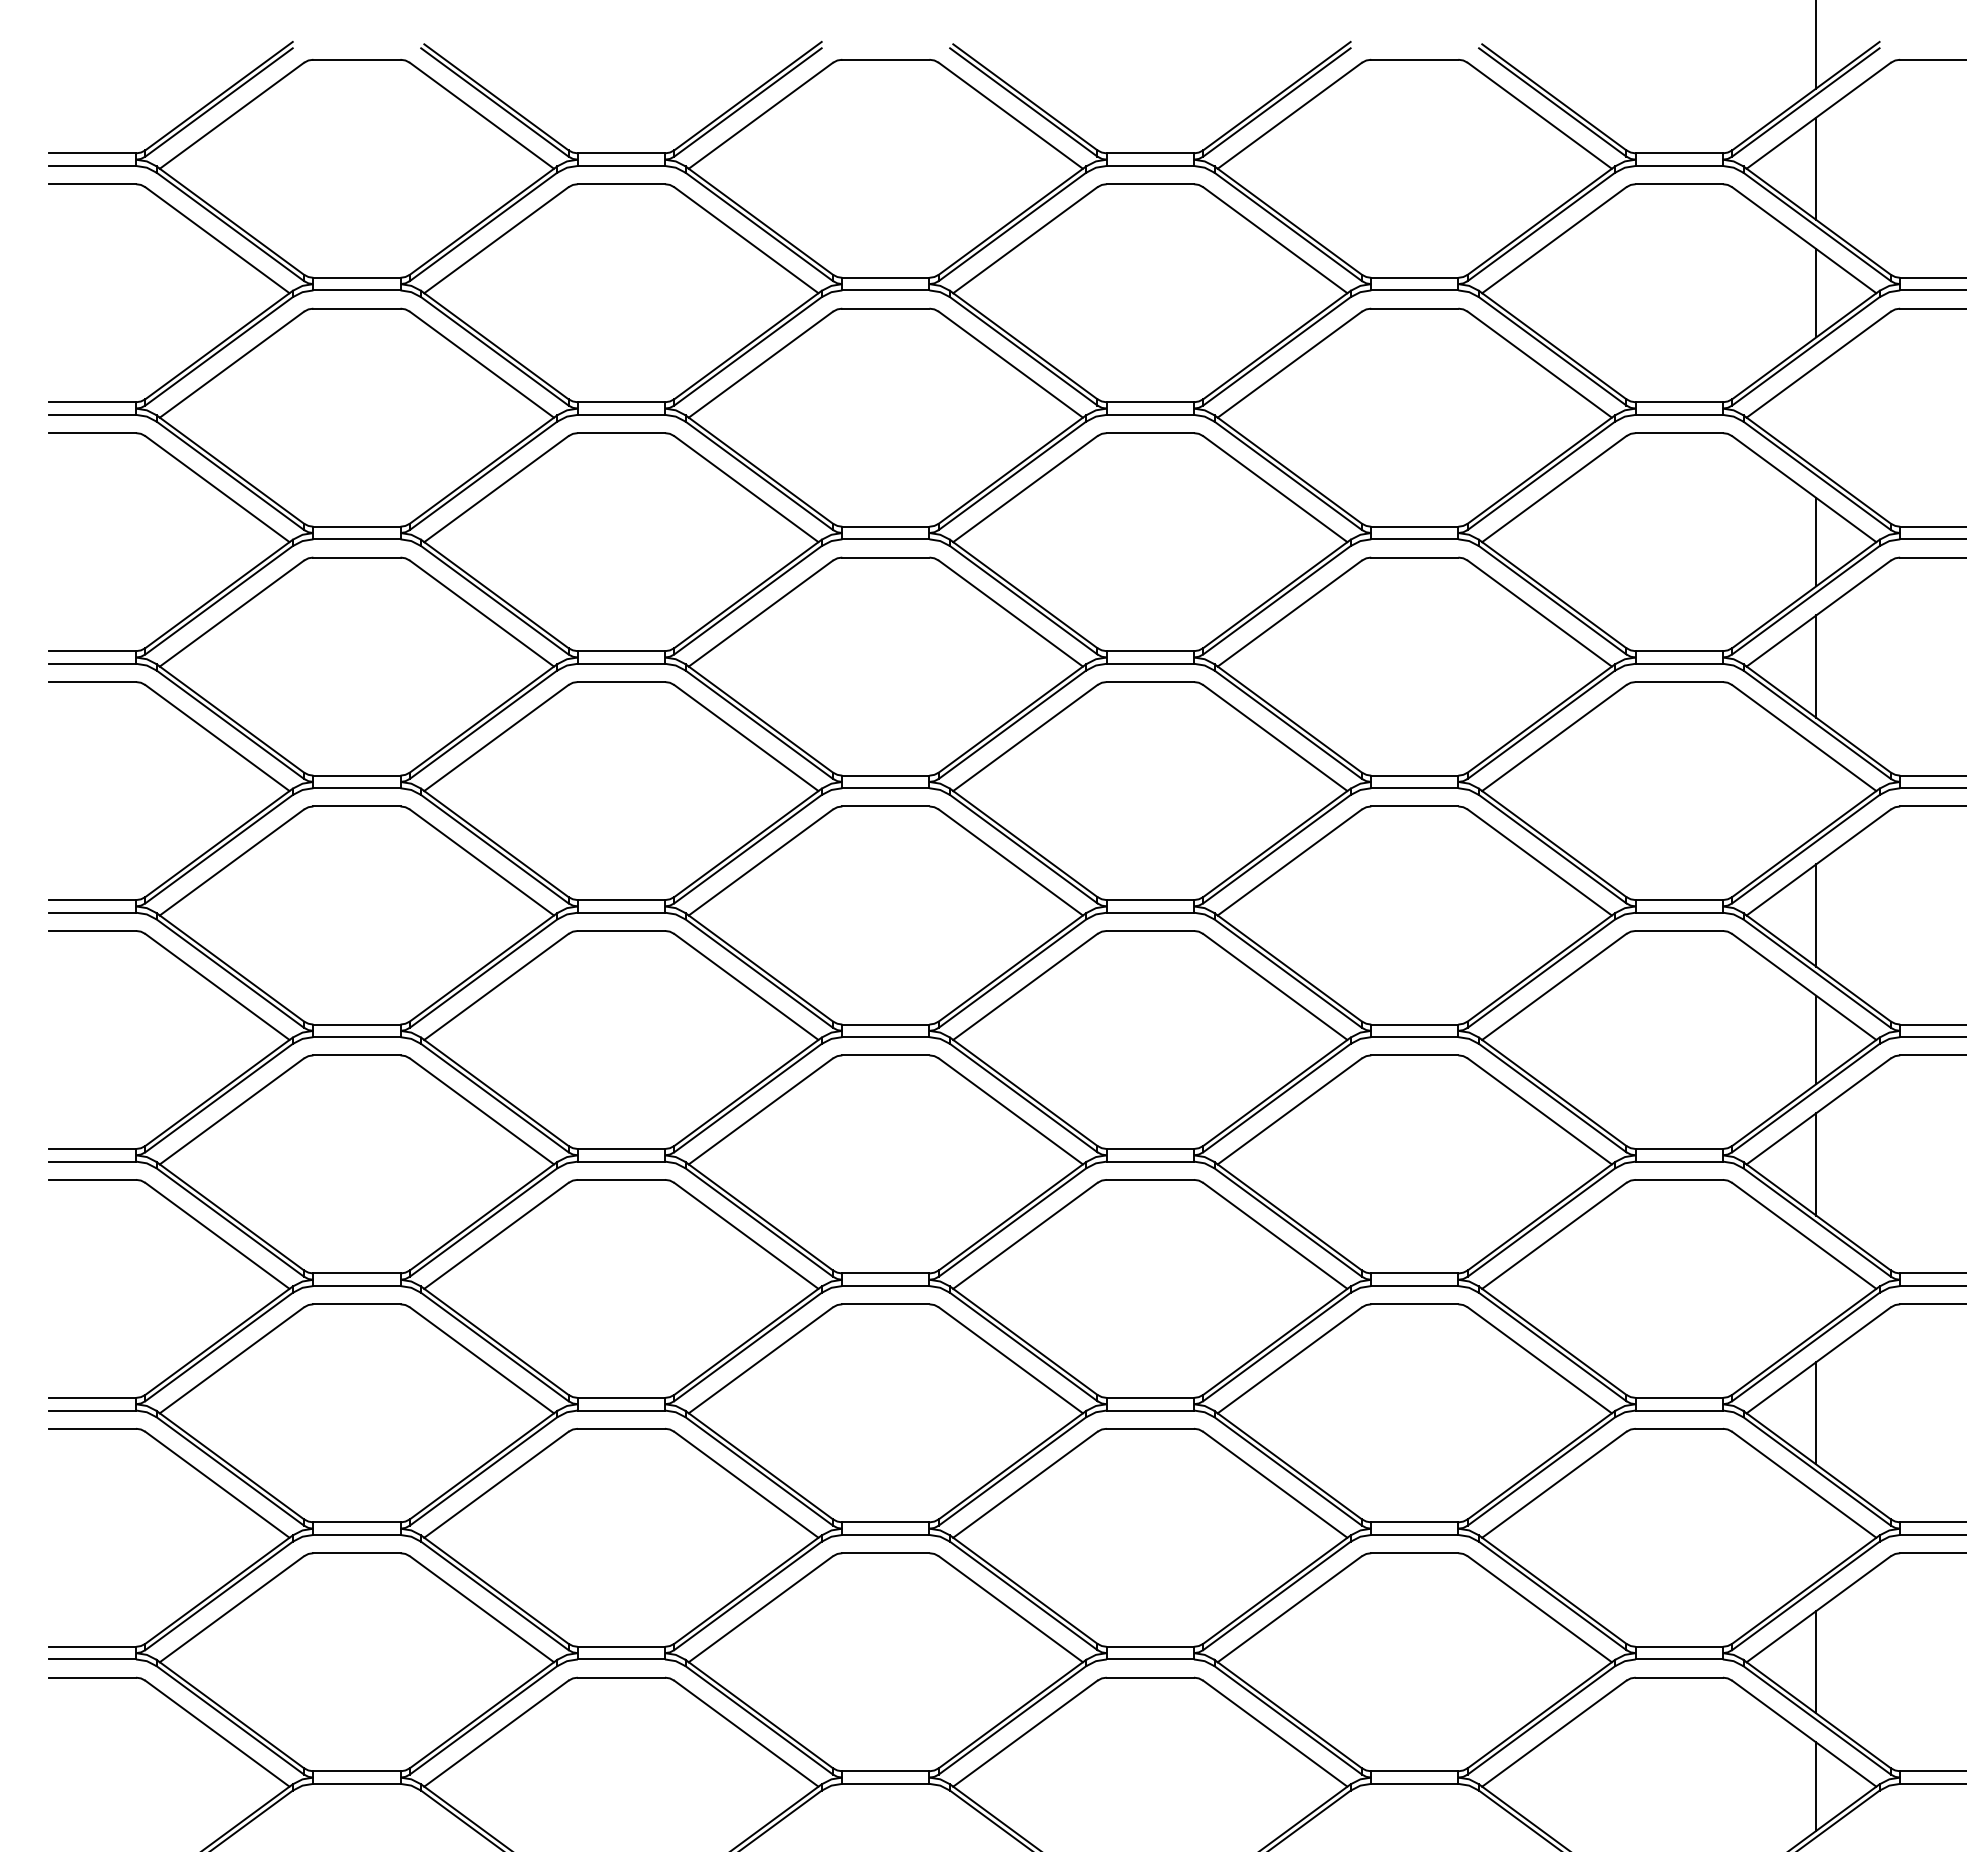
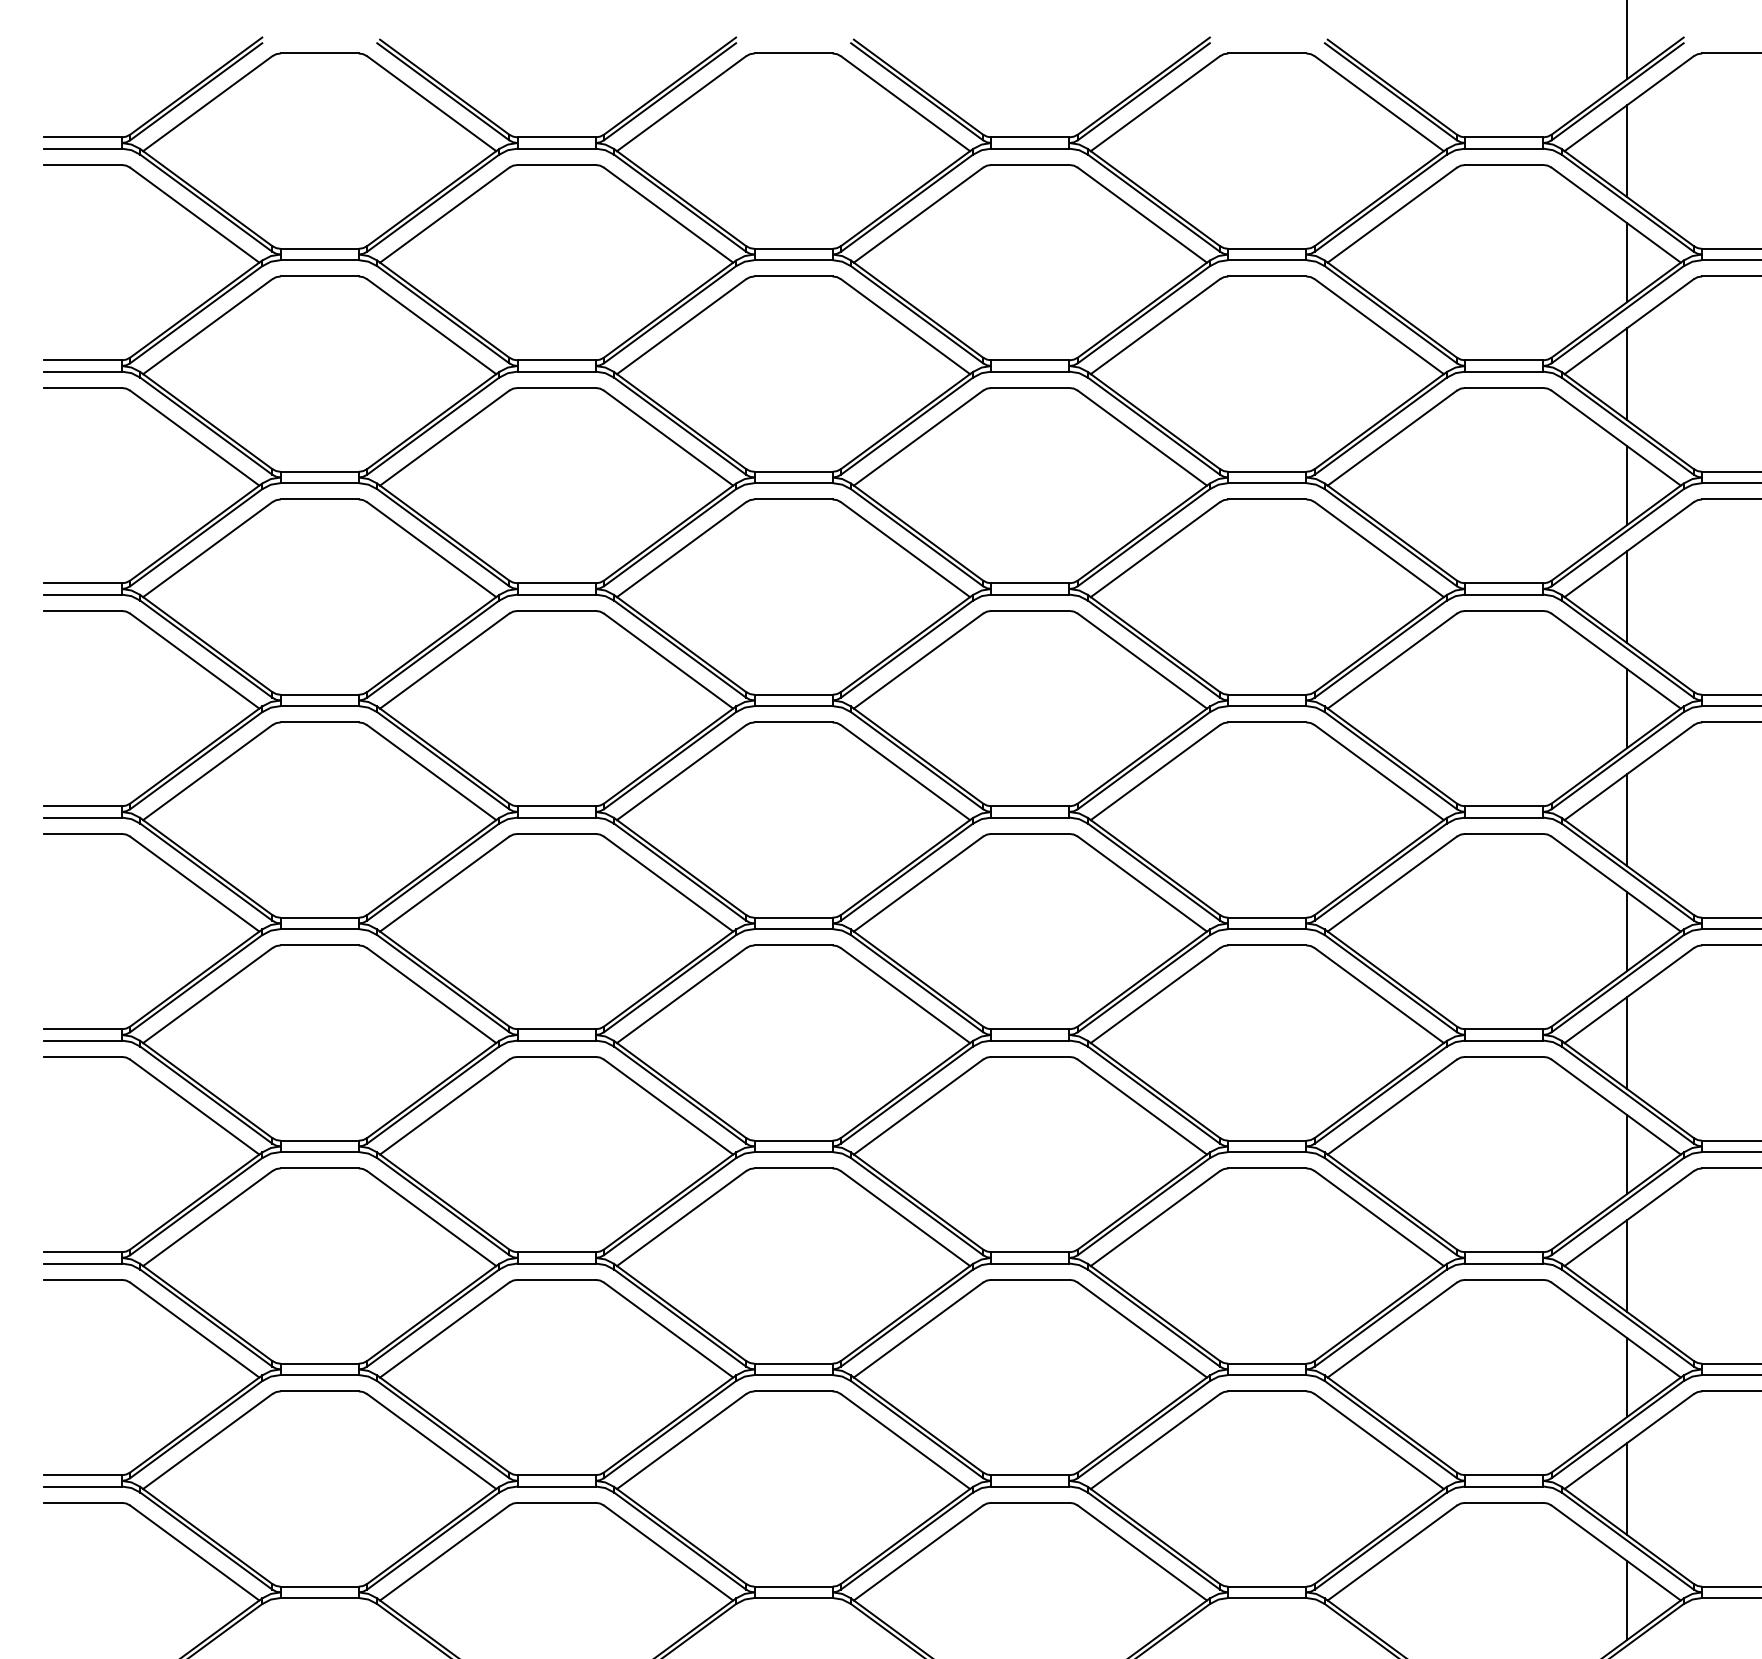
line: (1816, 417) -> (1627, 373), added
line: (1816, 790) -> (1627, 708), added
line: (1816, 1288) -> (1627, 1154), added
line: (1816, 1537) -> (1627, 1377), added

